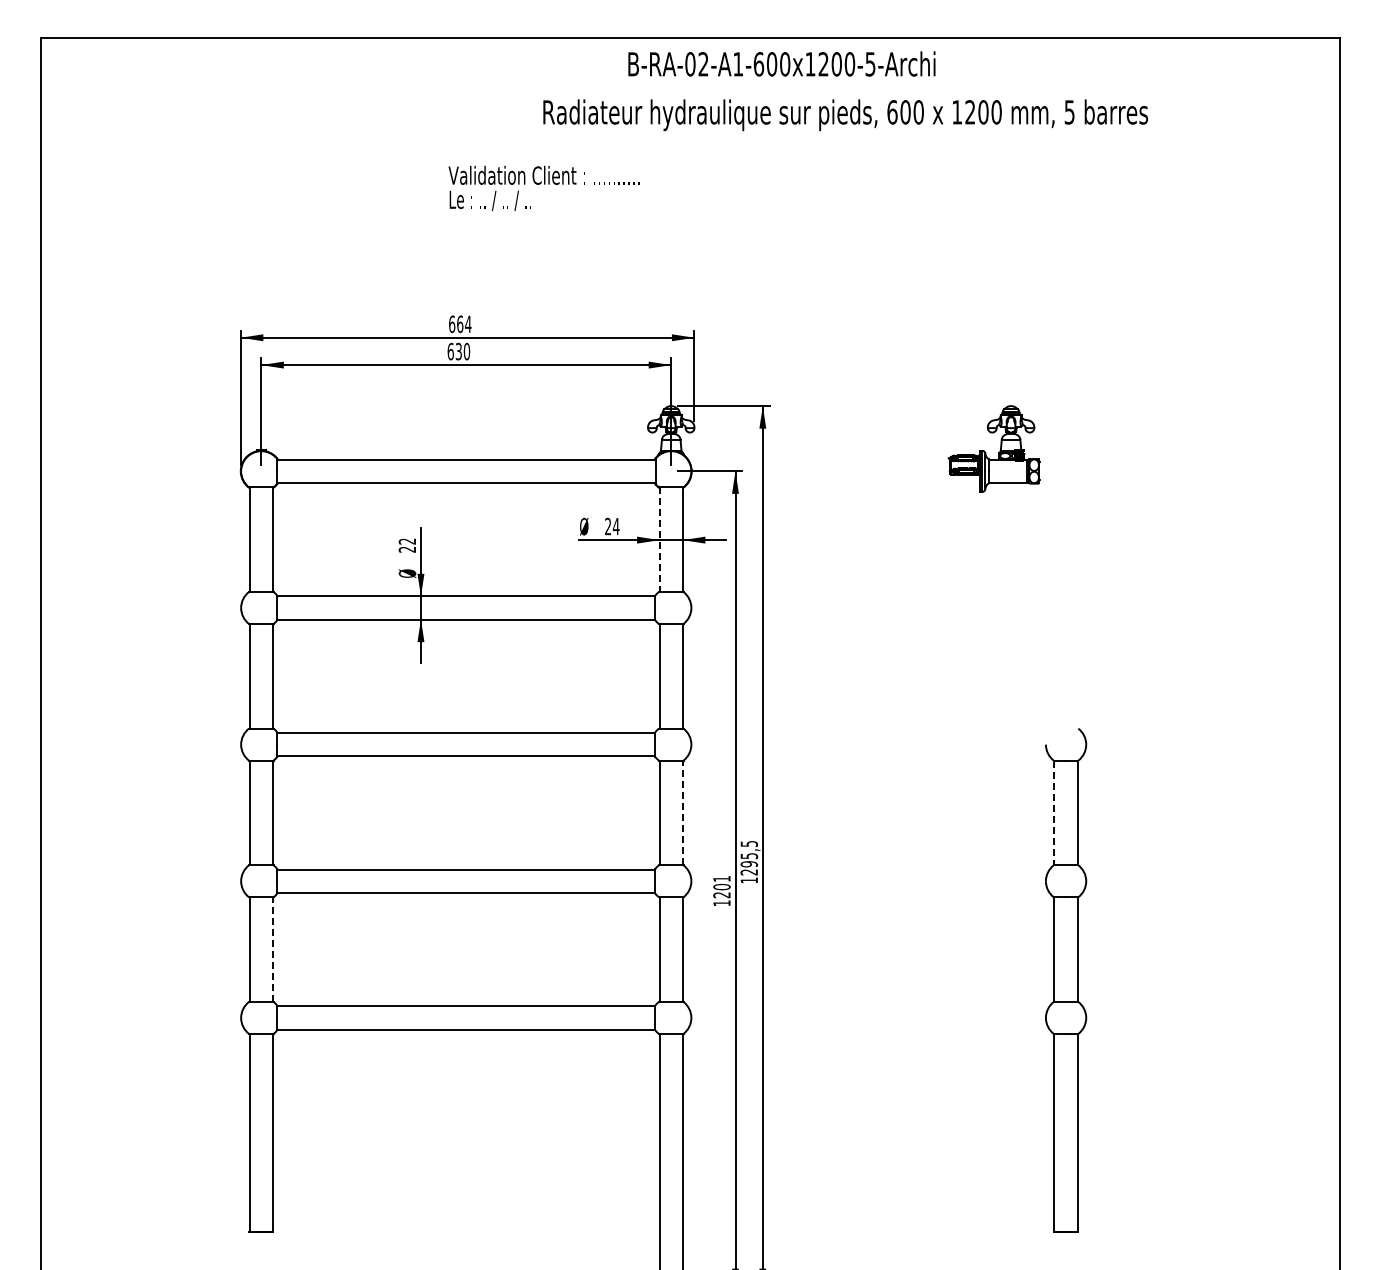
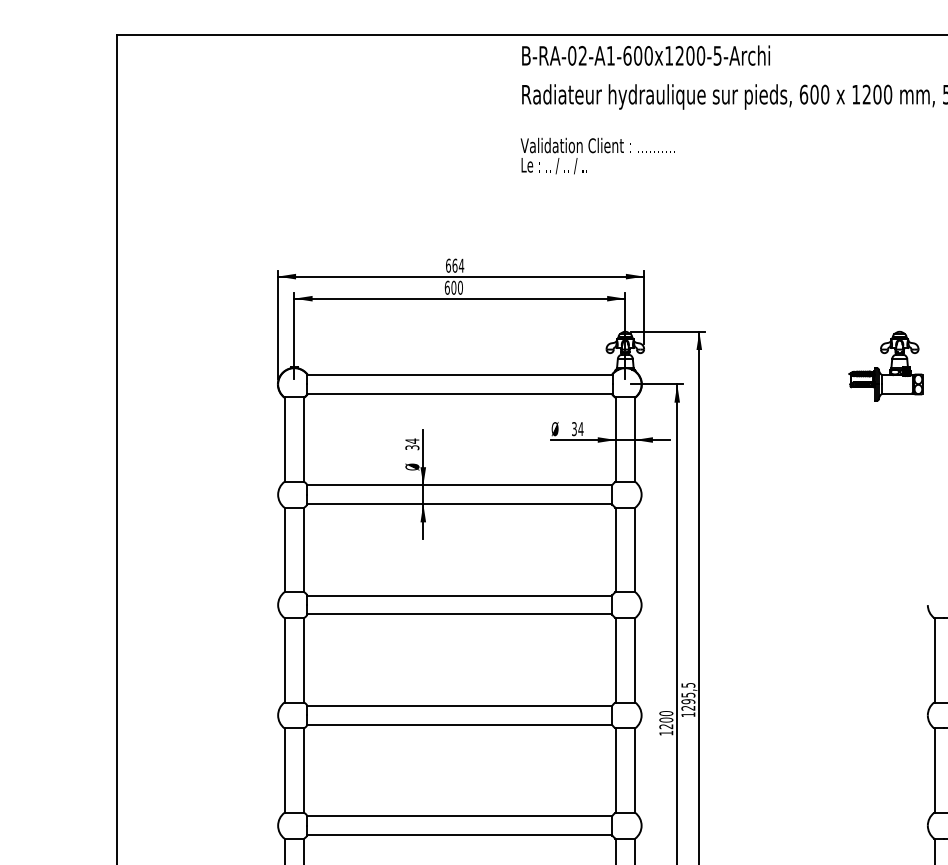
text: (781, 63) -> (645, 55), moved
text: (543, 187) -> (597, 155), moved
text: (458, 351) -> (453, 287), 630 -> 600
text: (608, 526) -> (574, 429), 24 -> 34
line: (659, 540) -> (615, 440), dashed -> solid
text: (407, 545) -> (412, 444), 22 -> 34
line: (682, 812) -> (634, 659), dashed -> solid
line: (1054, 813) -> (934, 660), dashed -> solid
text: (721, 878) -> (665, 713), 1201 -> 1200
line: (272, 949) -> (303, 770), dashed -> solid

